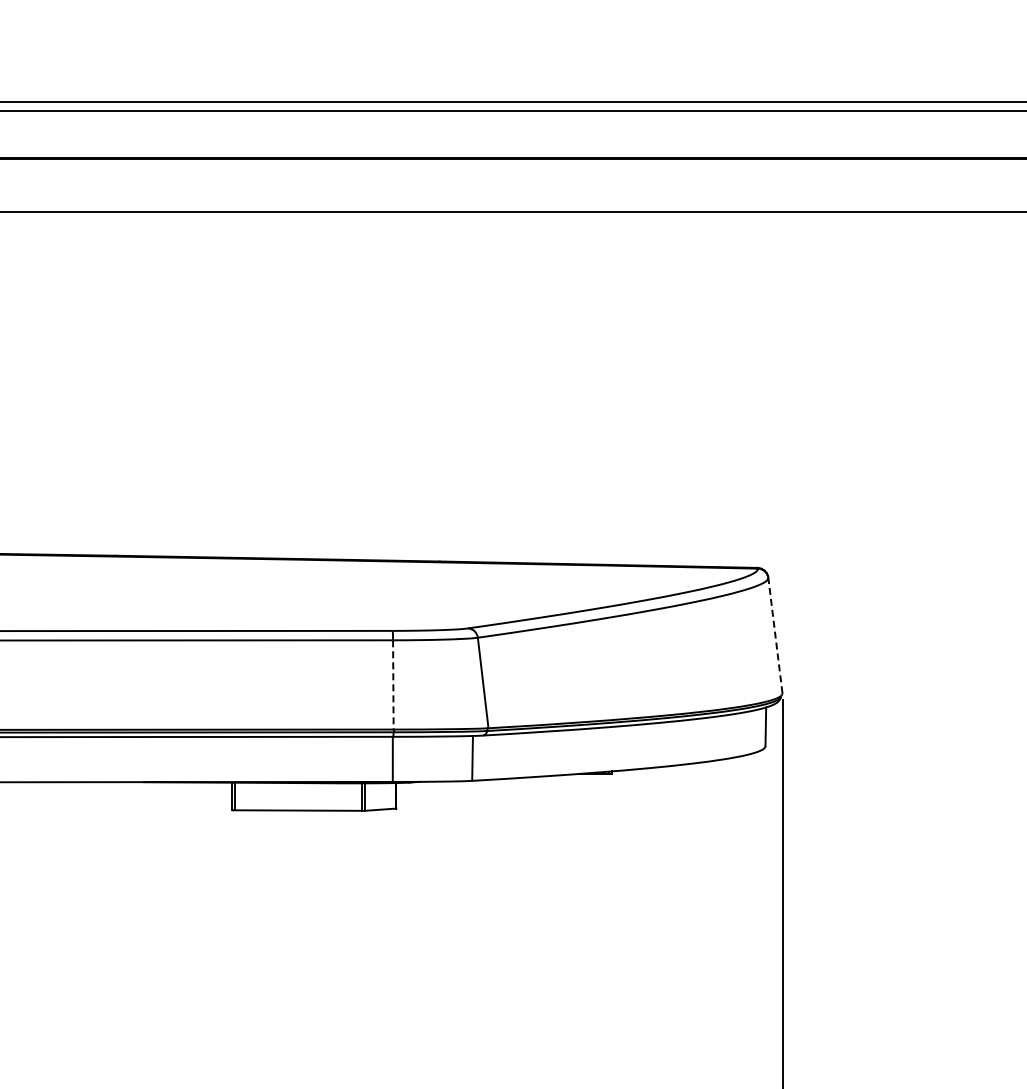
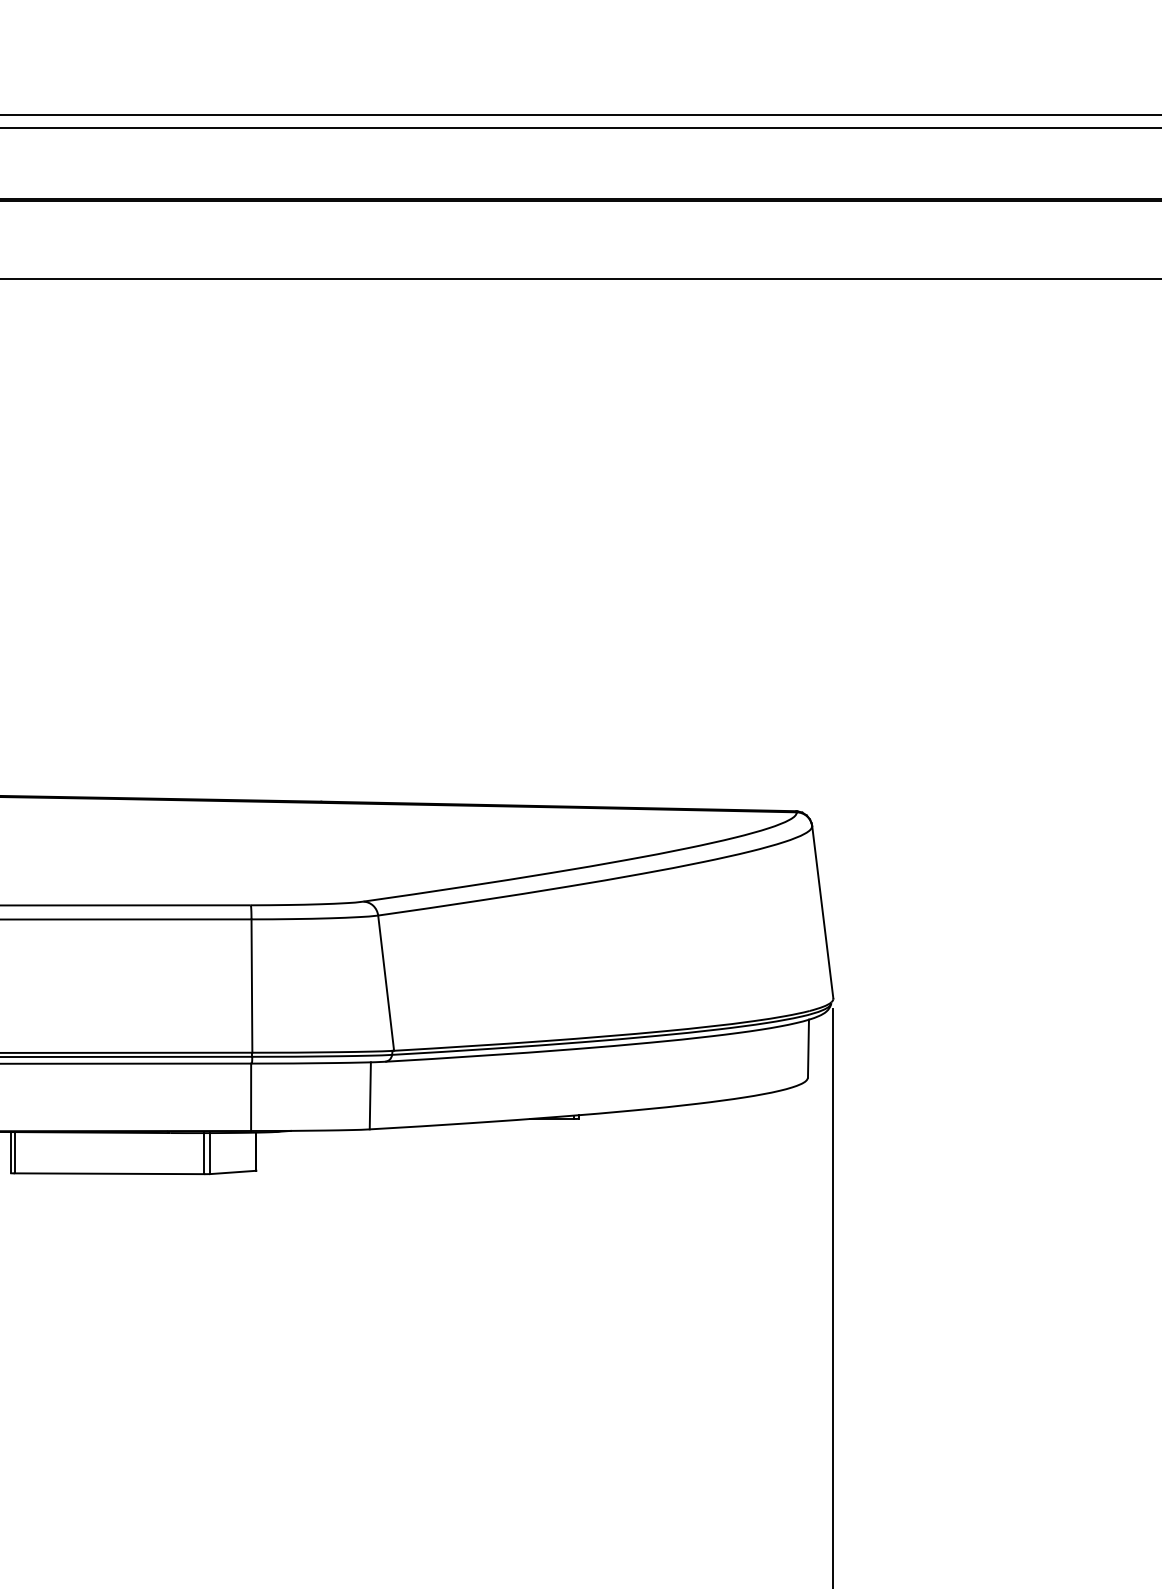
line: (775, 634) -> (822, 910), dashed -> solid
line: (393, 684) -> (252, 985), dashed -> solid

